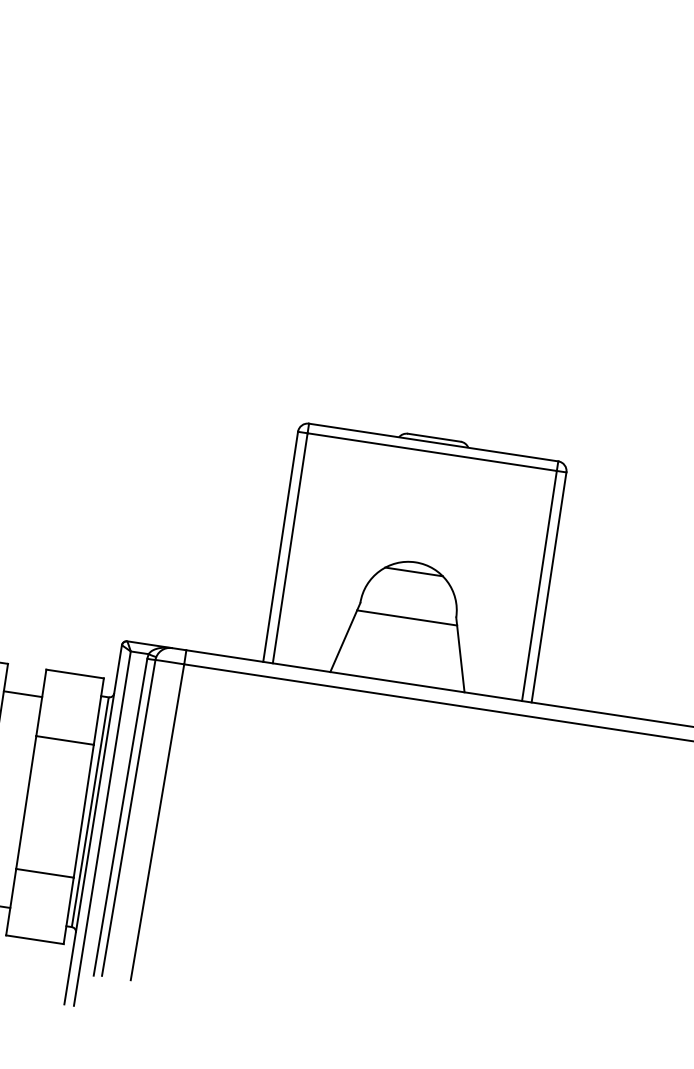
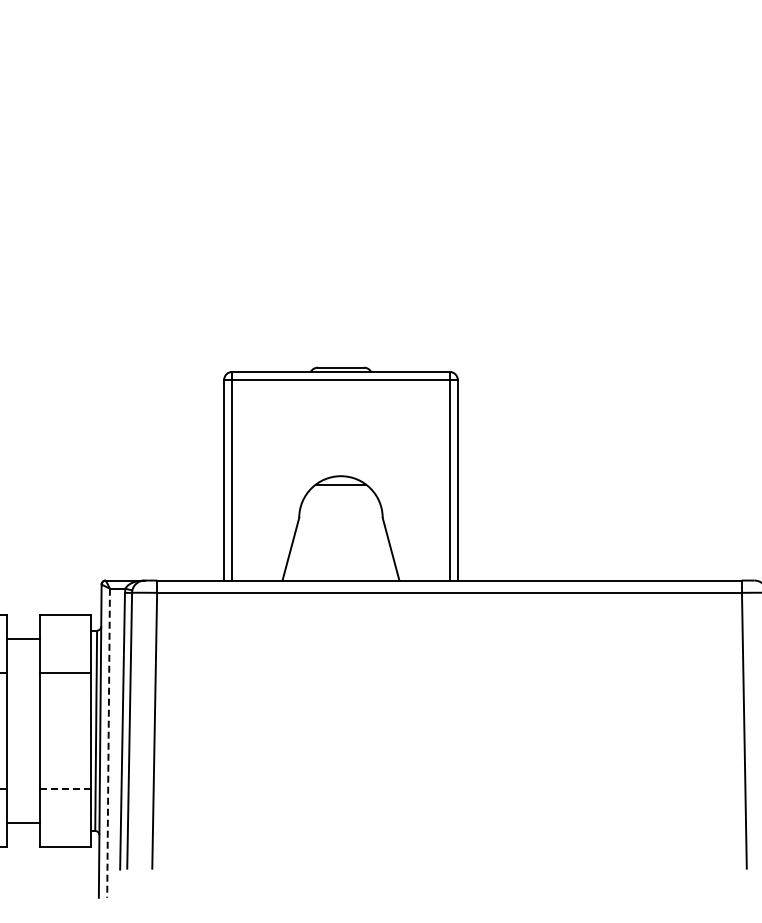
line: (406, 617) -> (340, 524), removed
line: (102, 828) -> (108, 743), solid -> dashed
line: (43, 872) -> (64, 788), solid -> dashed

